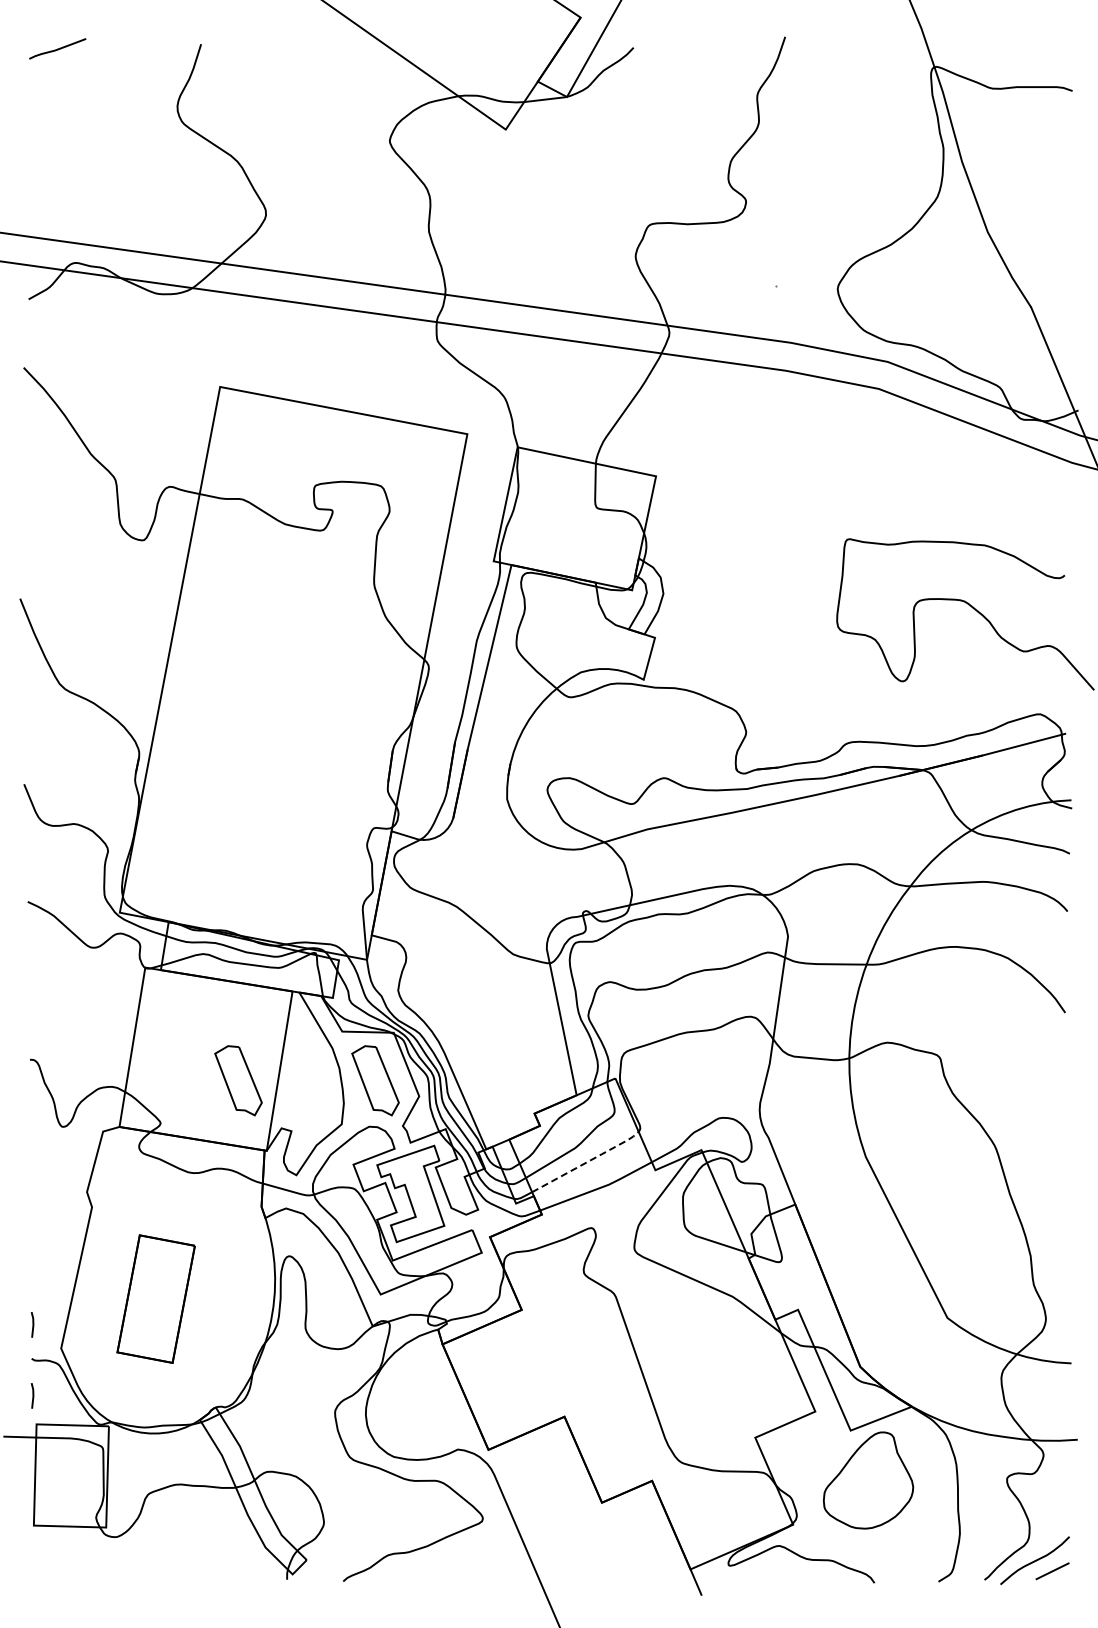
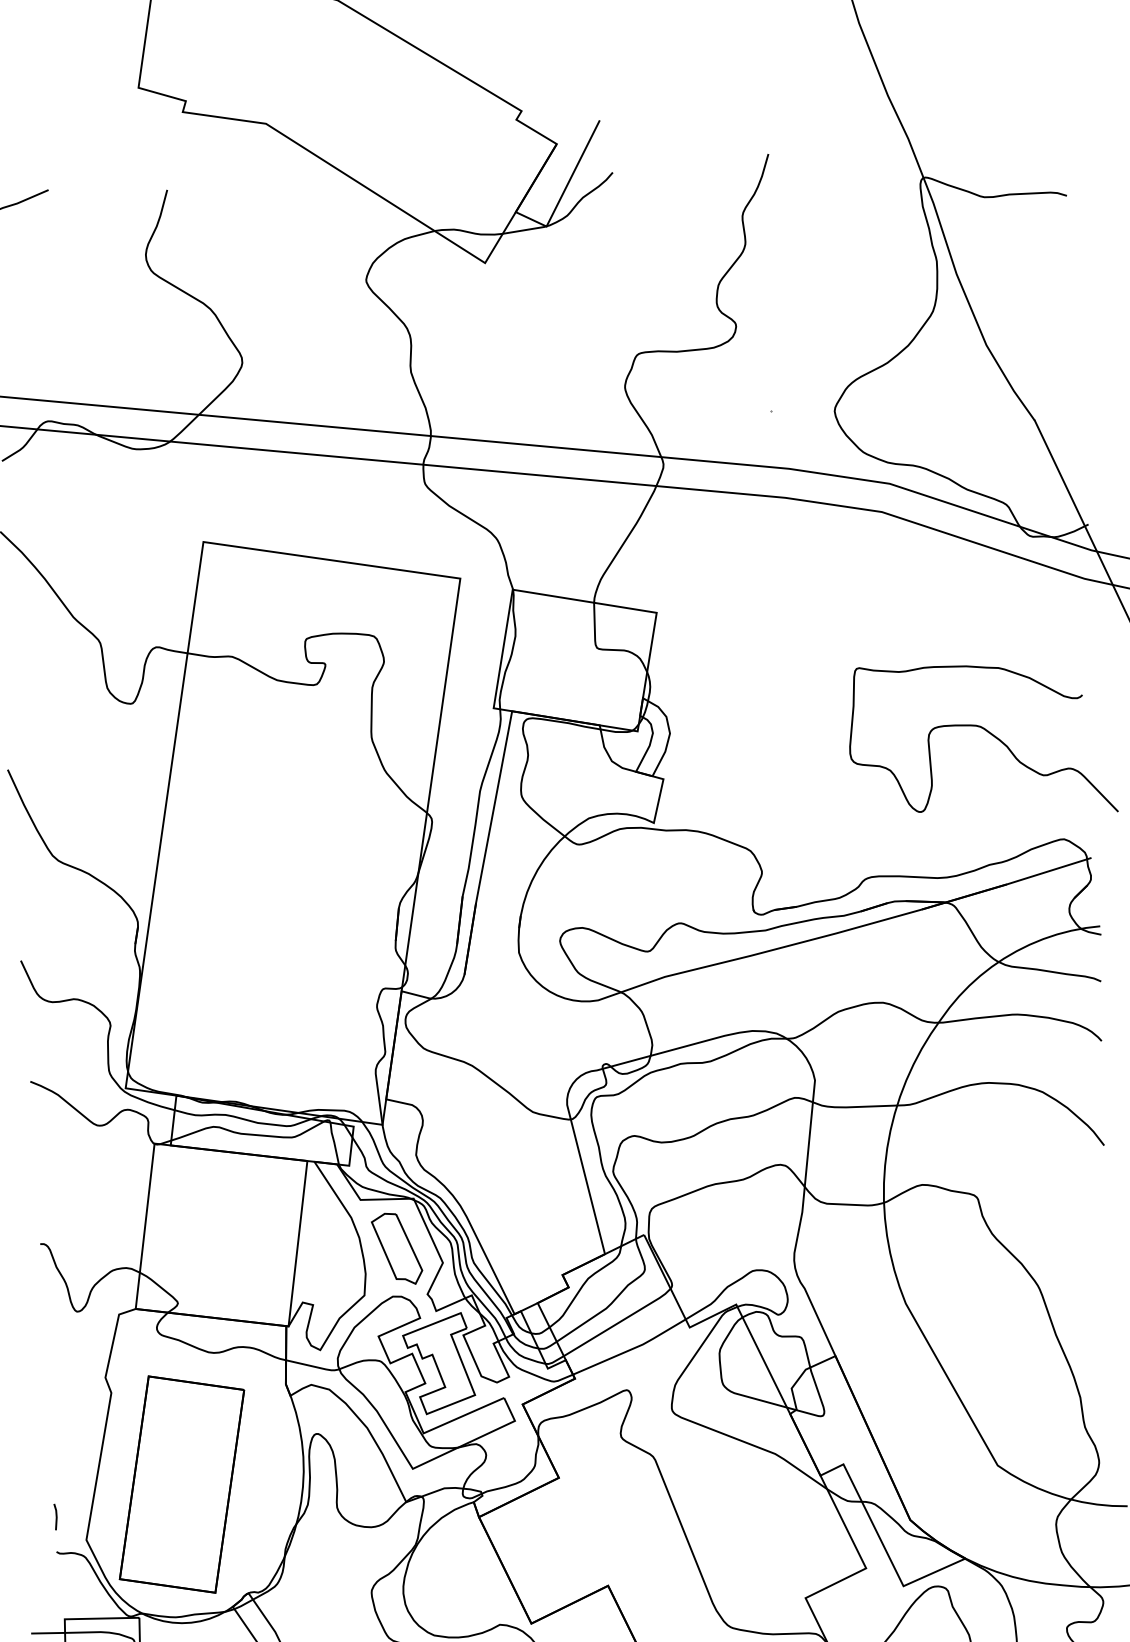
part: (238, 1080) -> (256, 1255), removed
line: (587, 1162) -> (619, 1322), dashed -> solid
part: (155, 1298) -> (181, 1483), size x1.67
line: (32, 1395) -> (59, 1589), removed

